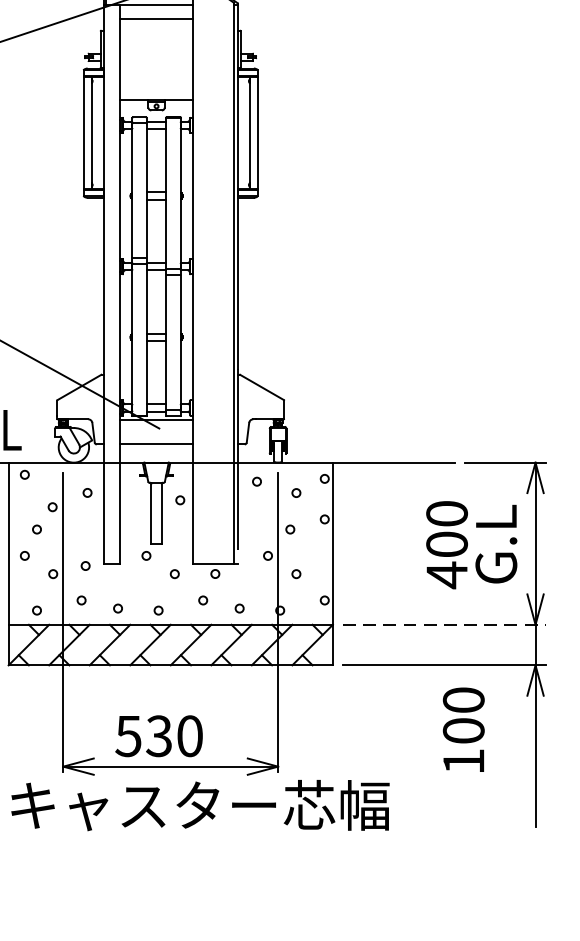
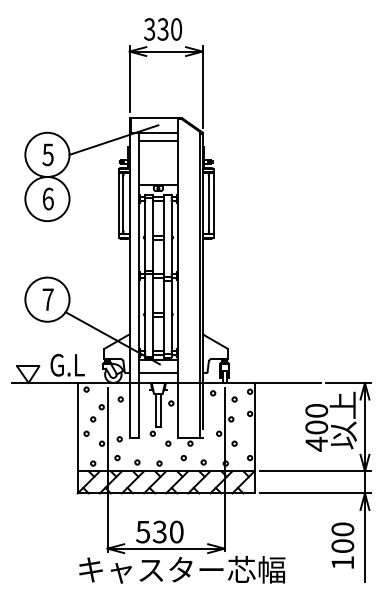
text: (494, 531) -> (342, 420), G.L -> 以上
line: (444, 625) -> (315, 471), dashed -> solid
text: (463, 729) -> (342, 545), moved

